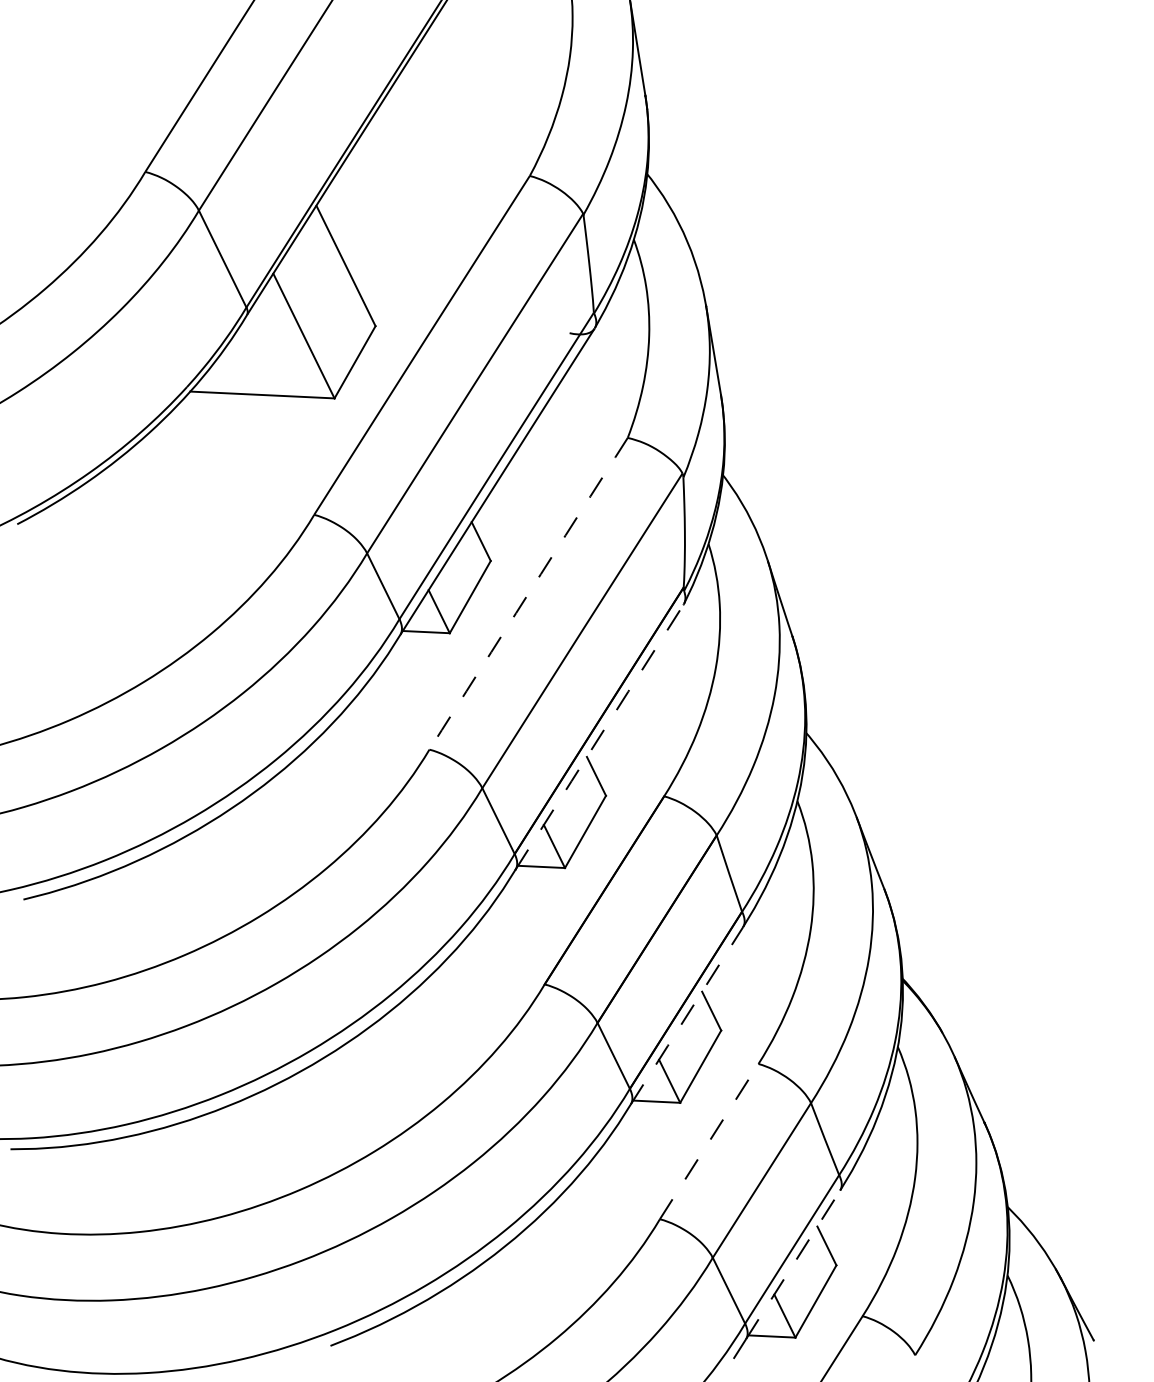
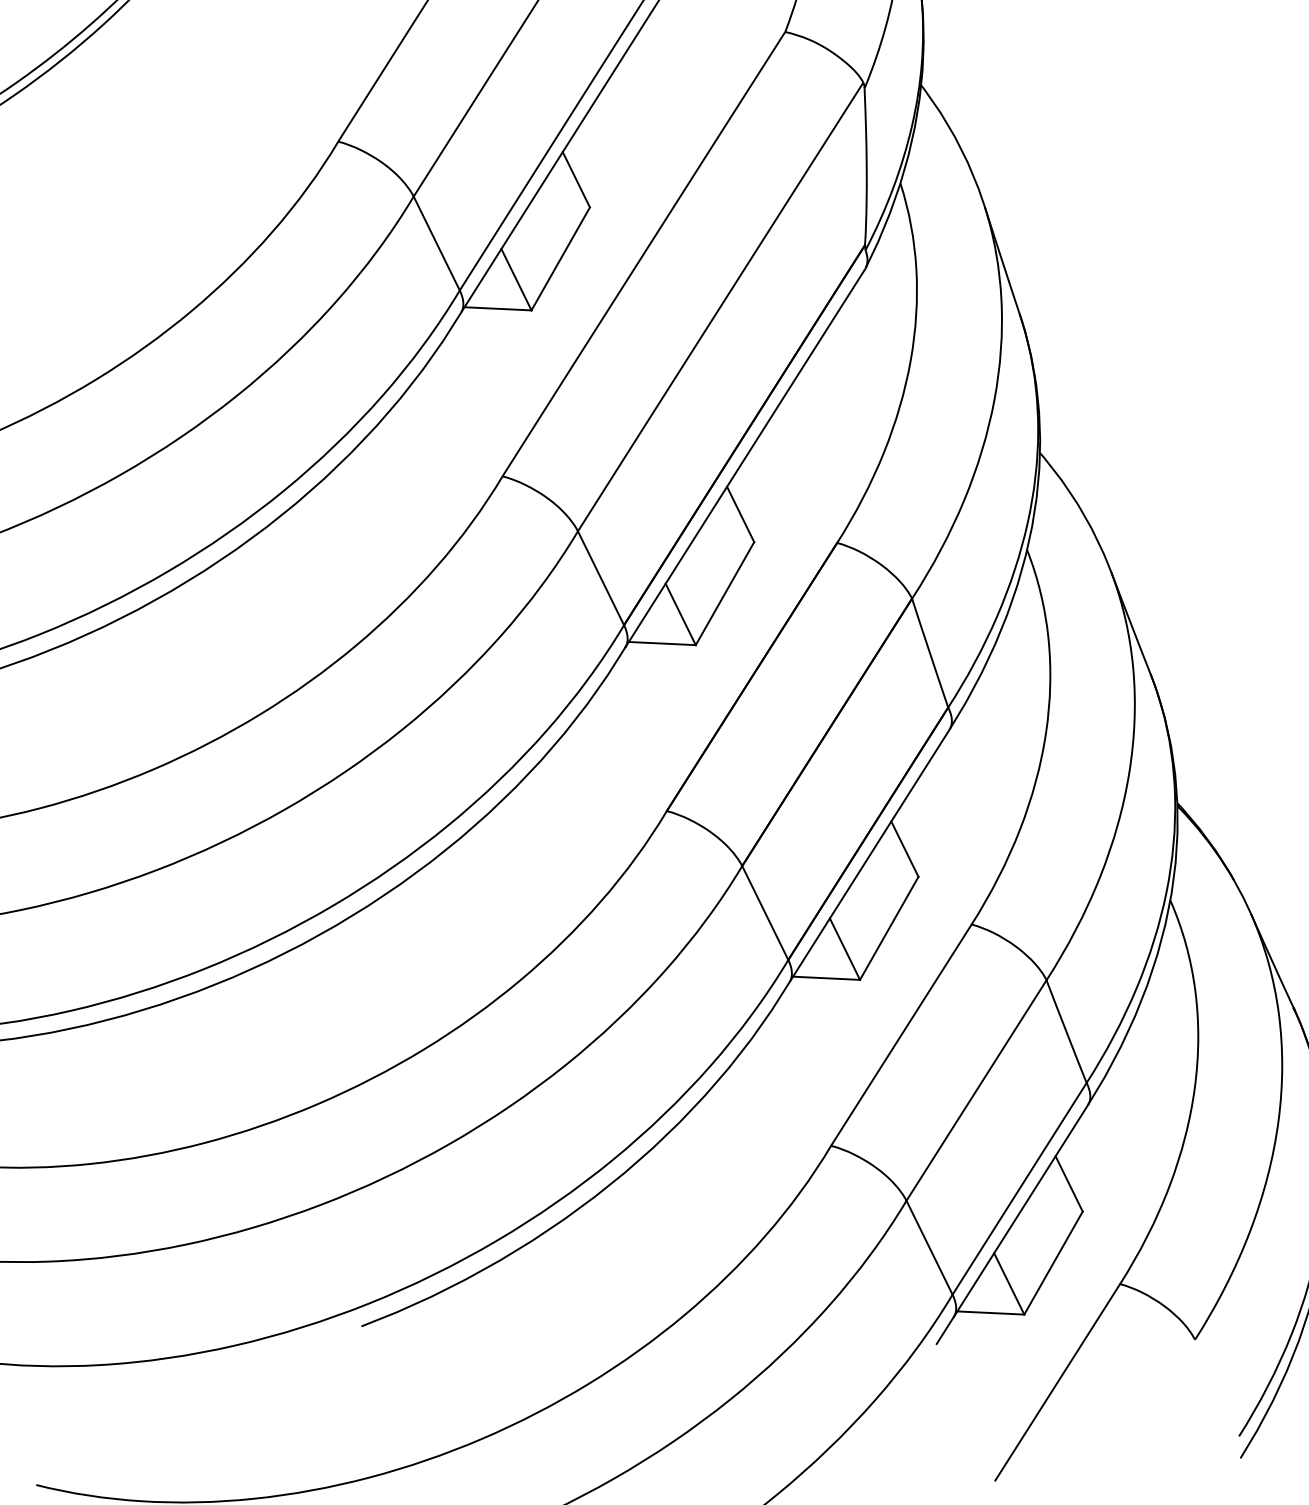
arc: (528, 593) -> (643, 253), dashed -> solid
line: (599, 736) -> (744, 457), dashed -> solid
line: (687, 1015) -> (870, 855), dashed -> solid
line: (709, 1141) -> (901, 1035), dashed -> solid
line: (793, 1264) -> (1021, 1210), dashed -> solid

